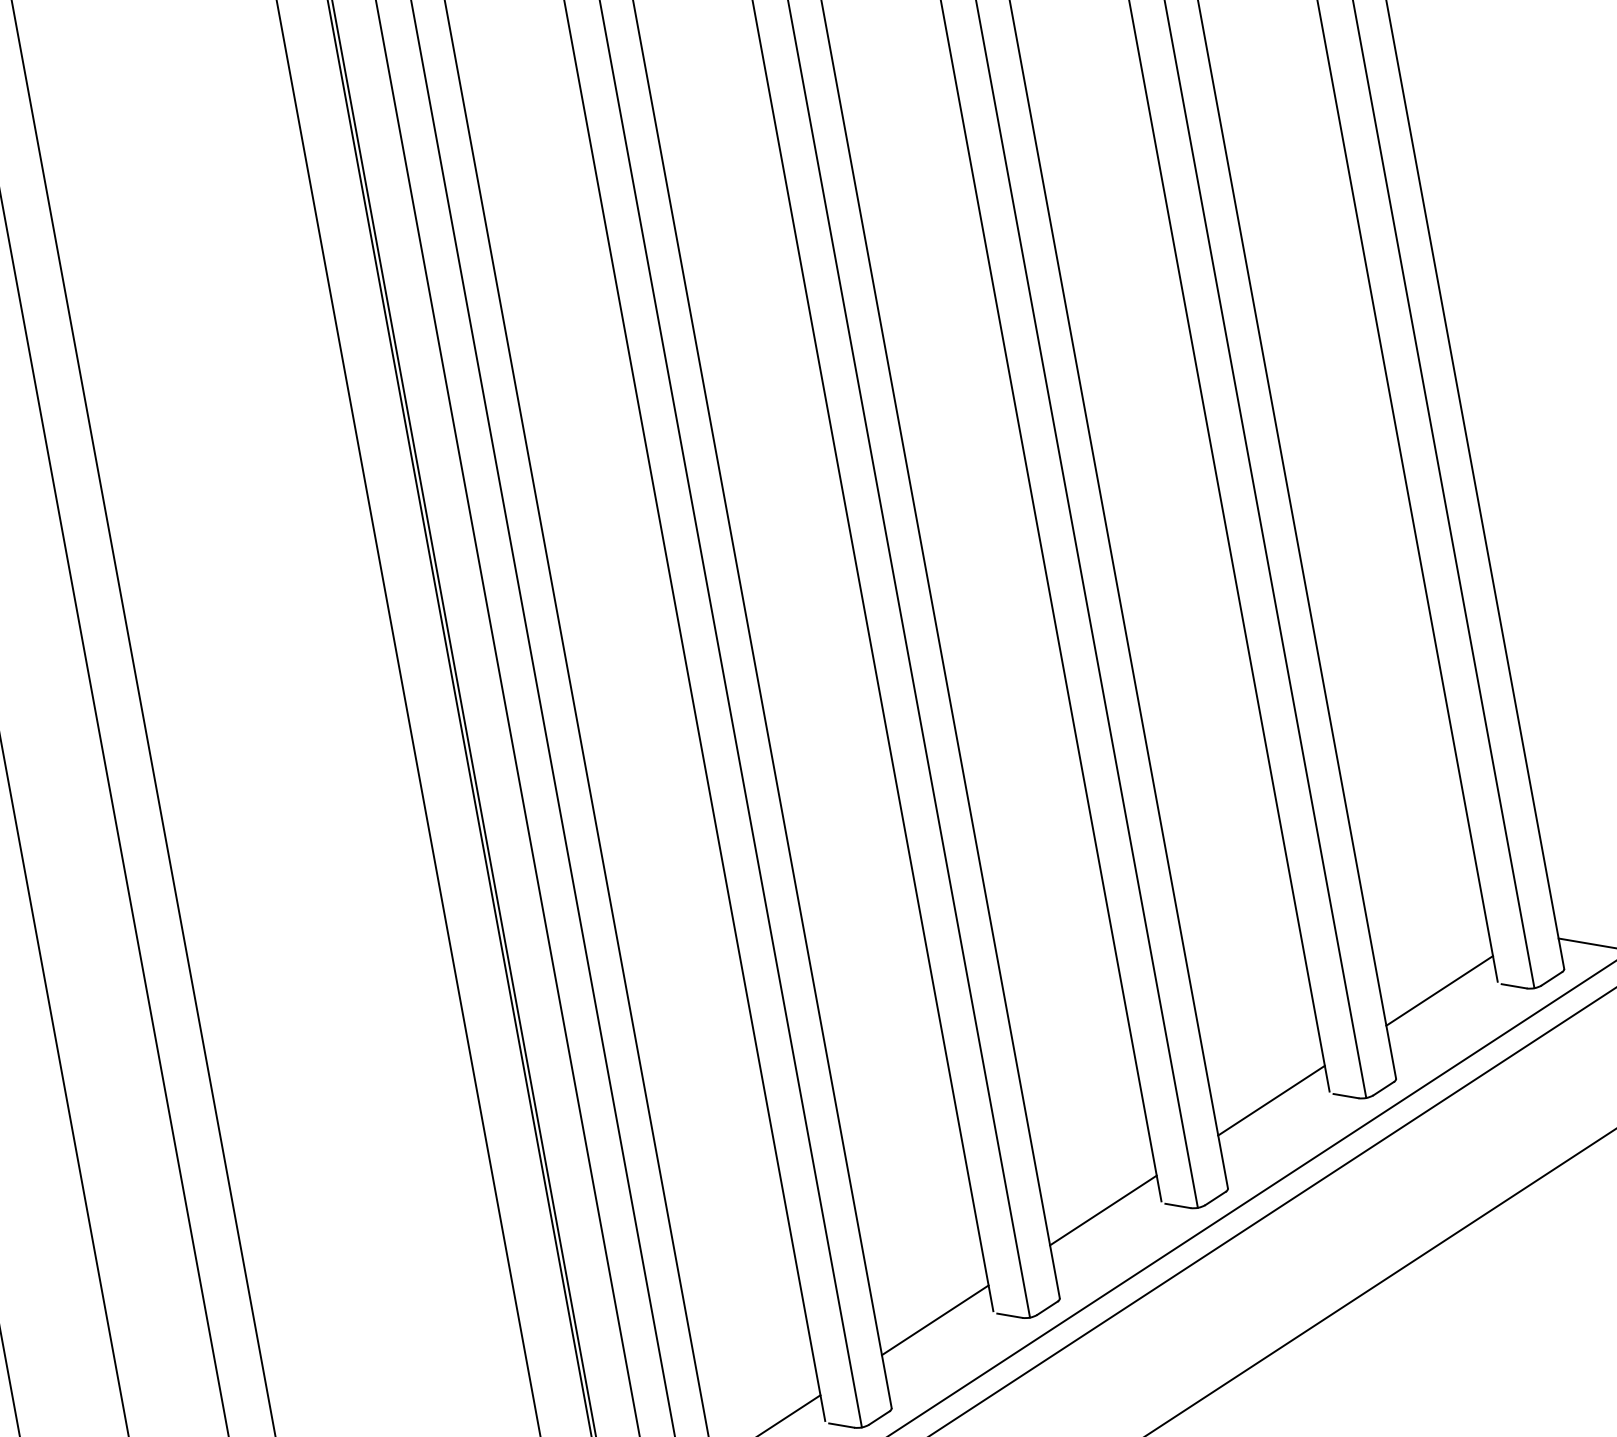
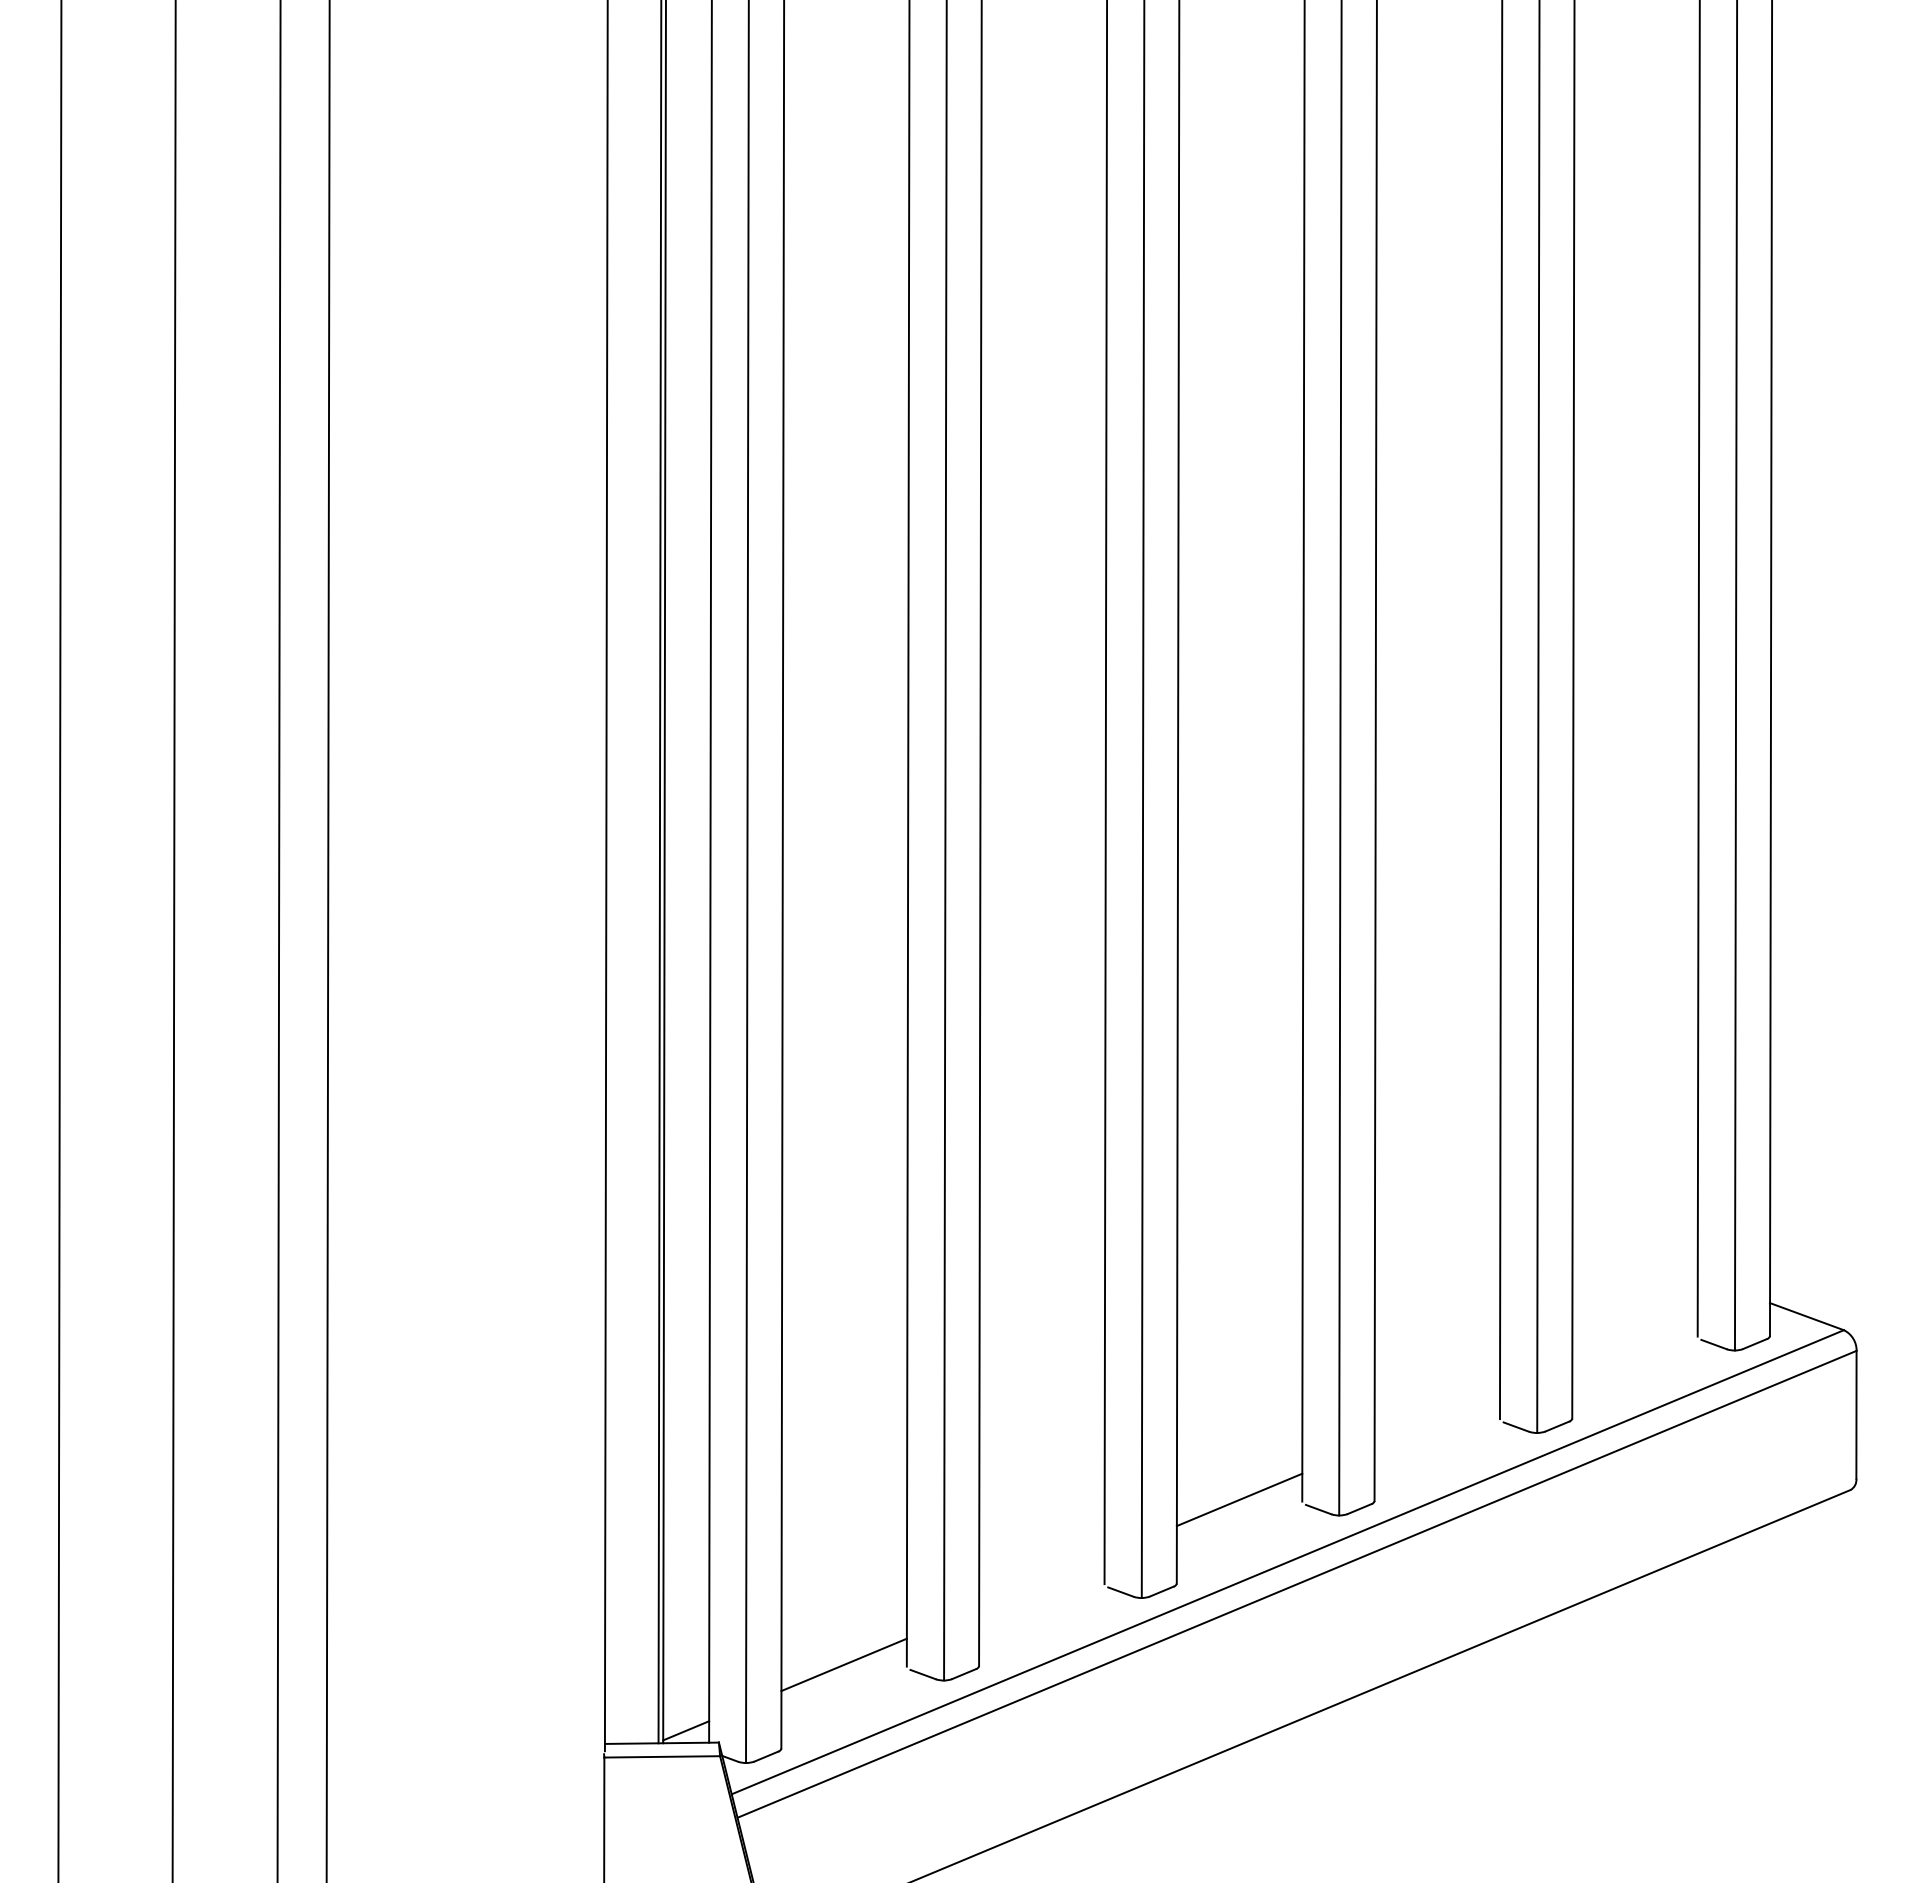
line: (1439, 990) -> (1634, 1334), removed
line: (1271, 1100) -> (1437, 1417), removed
line: (934, 1320) -> (1041, 1582), removed

